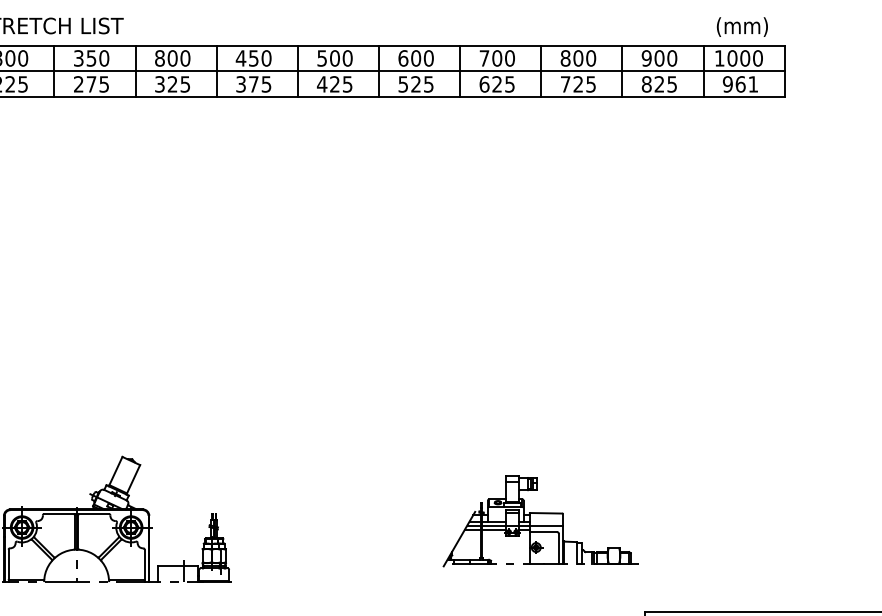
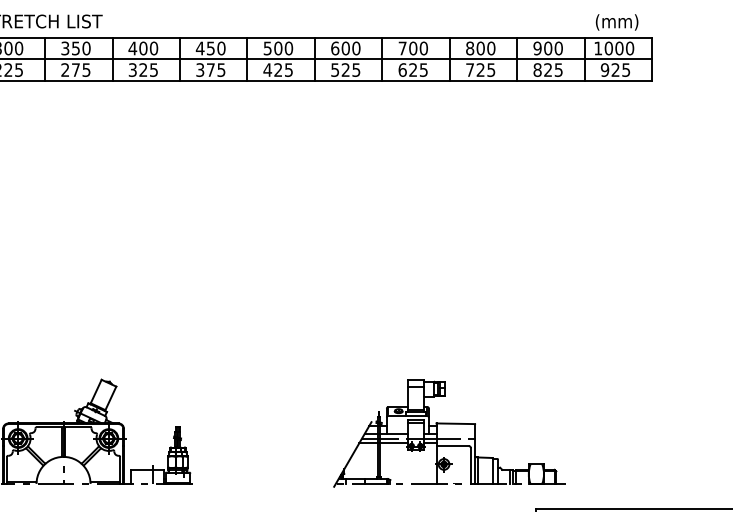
text: (159, 58) -> (132, 48), 800 -> 400
text: (746, 83) -> (620, 69), 961 -> 925
part: (540, 521) -> (449, 433), size x1.43

